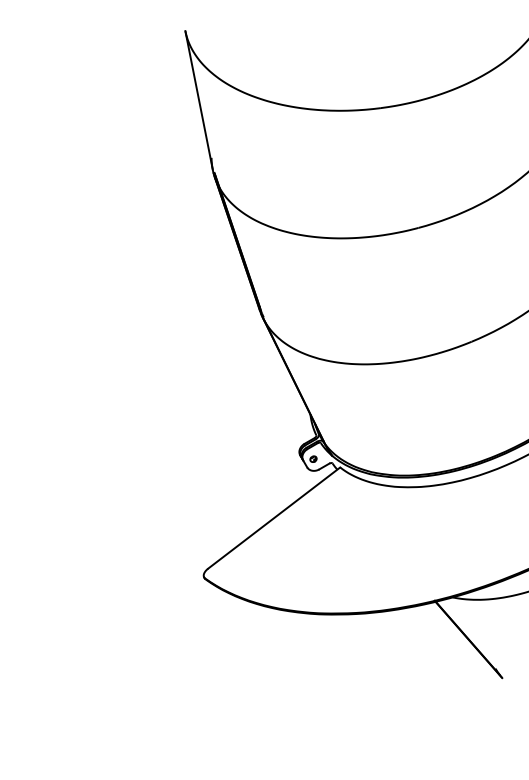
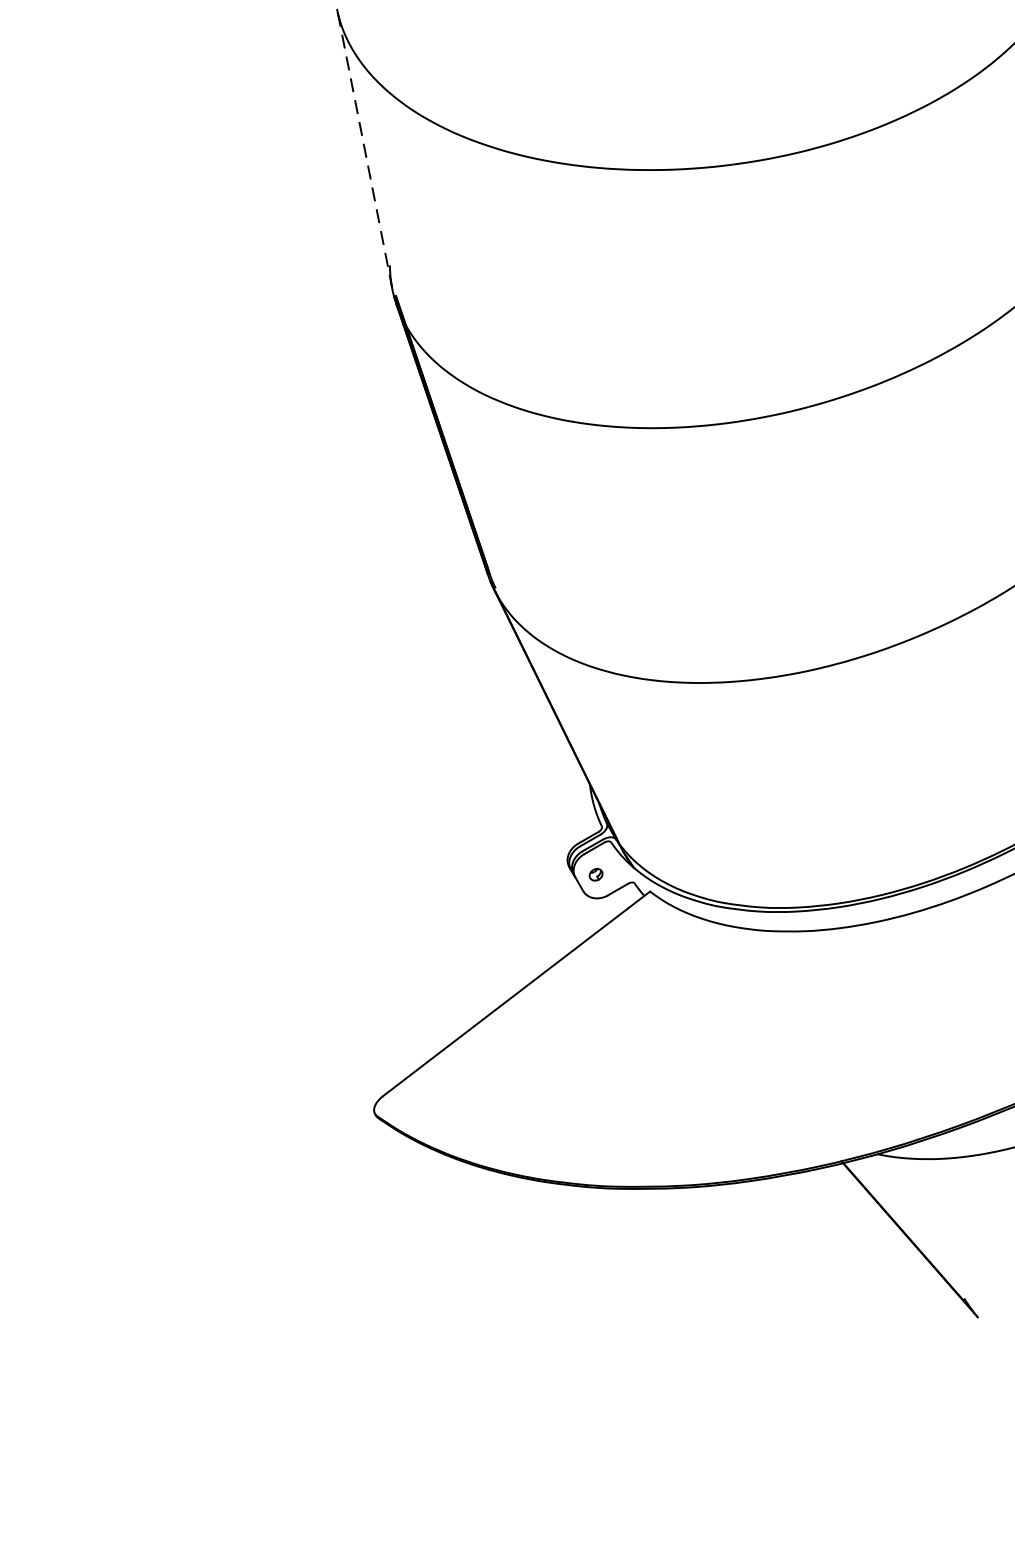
line: (198, 99) -> (363, 147), solid -> dashed

